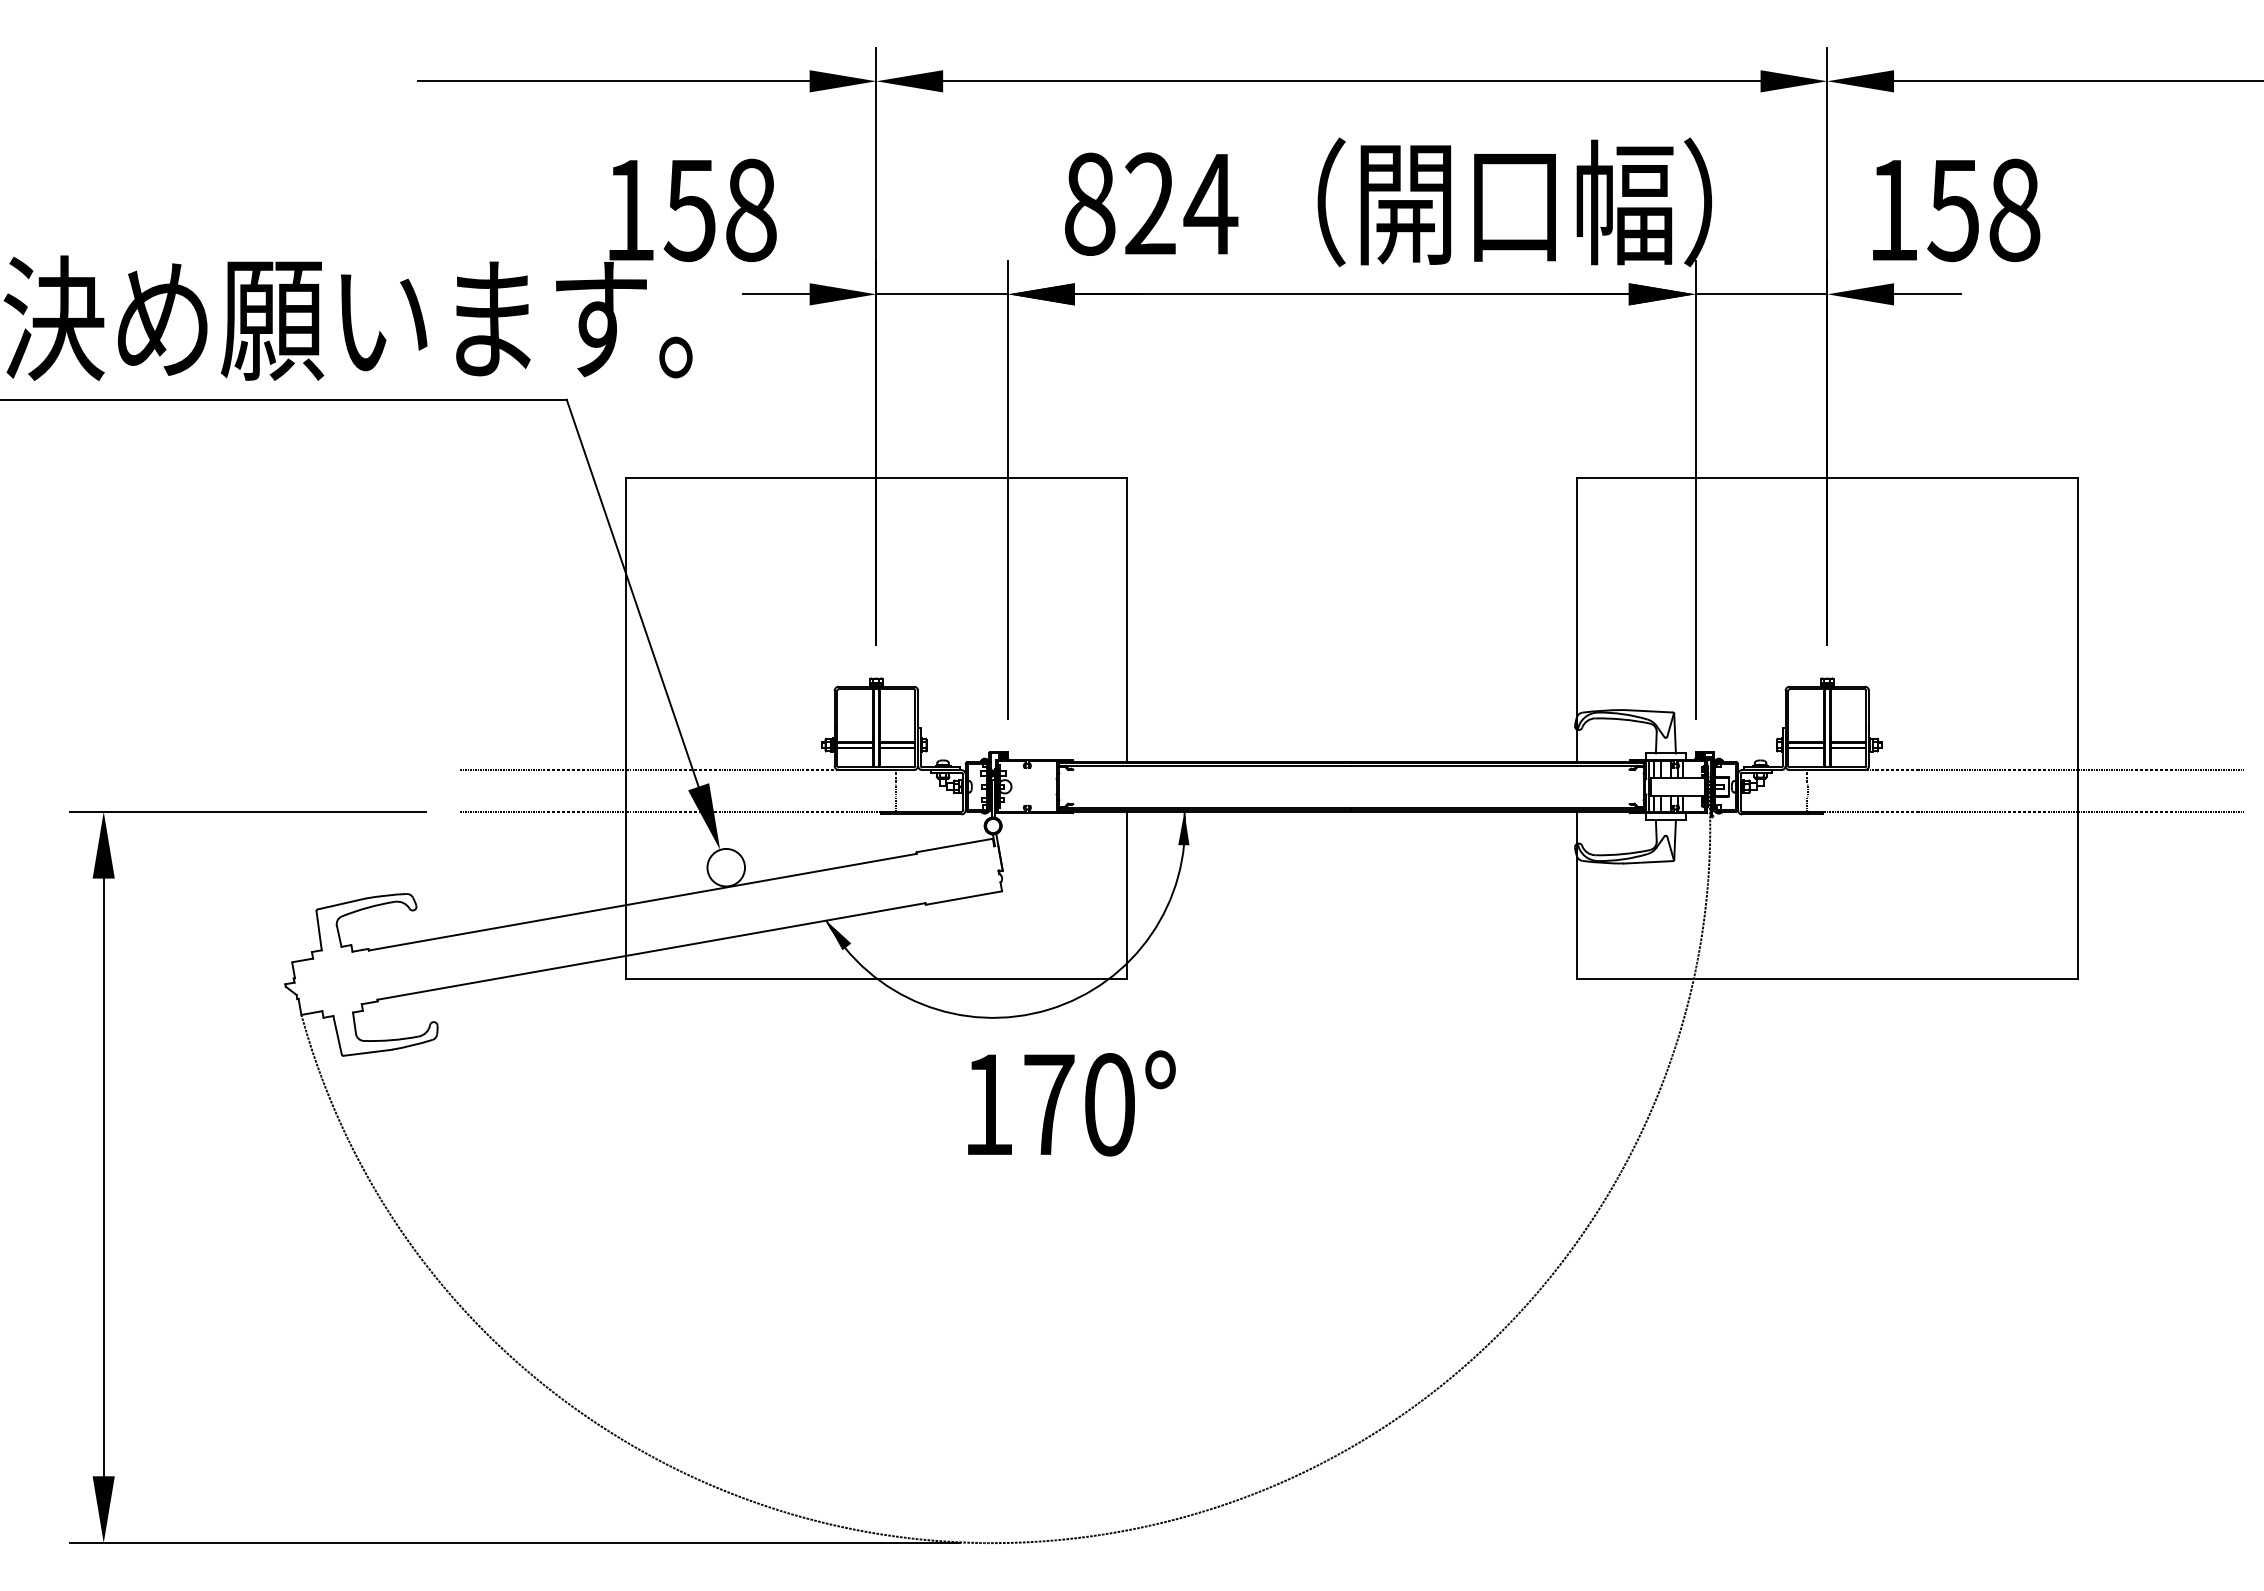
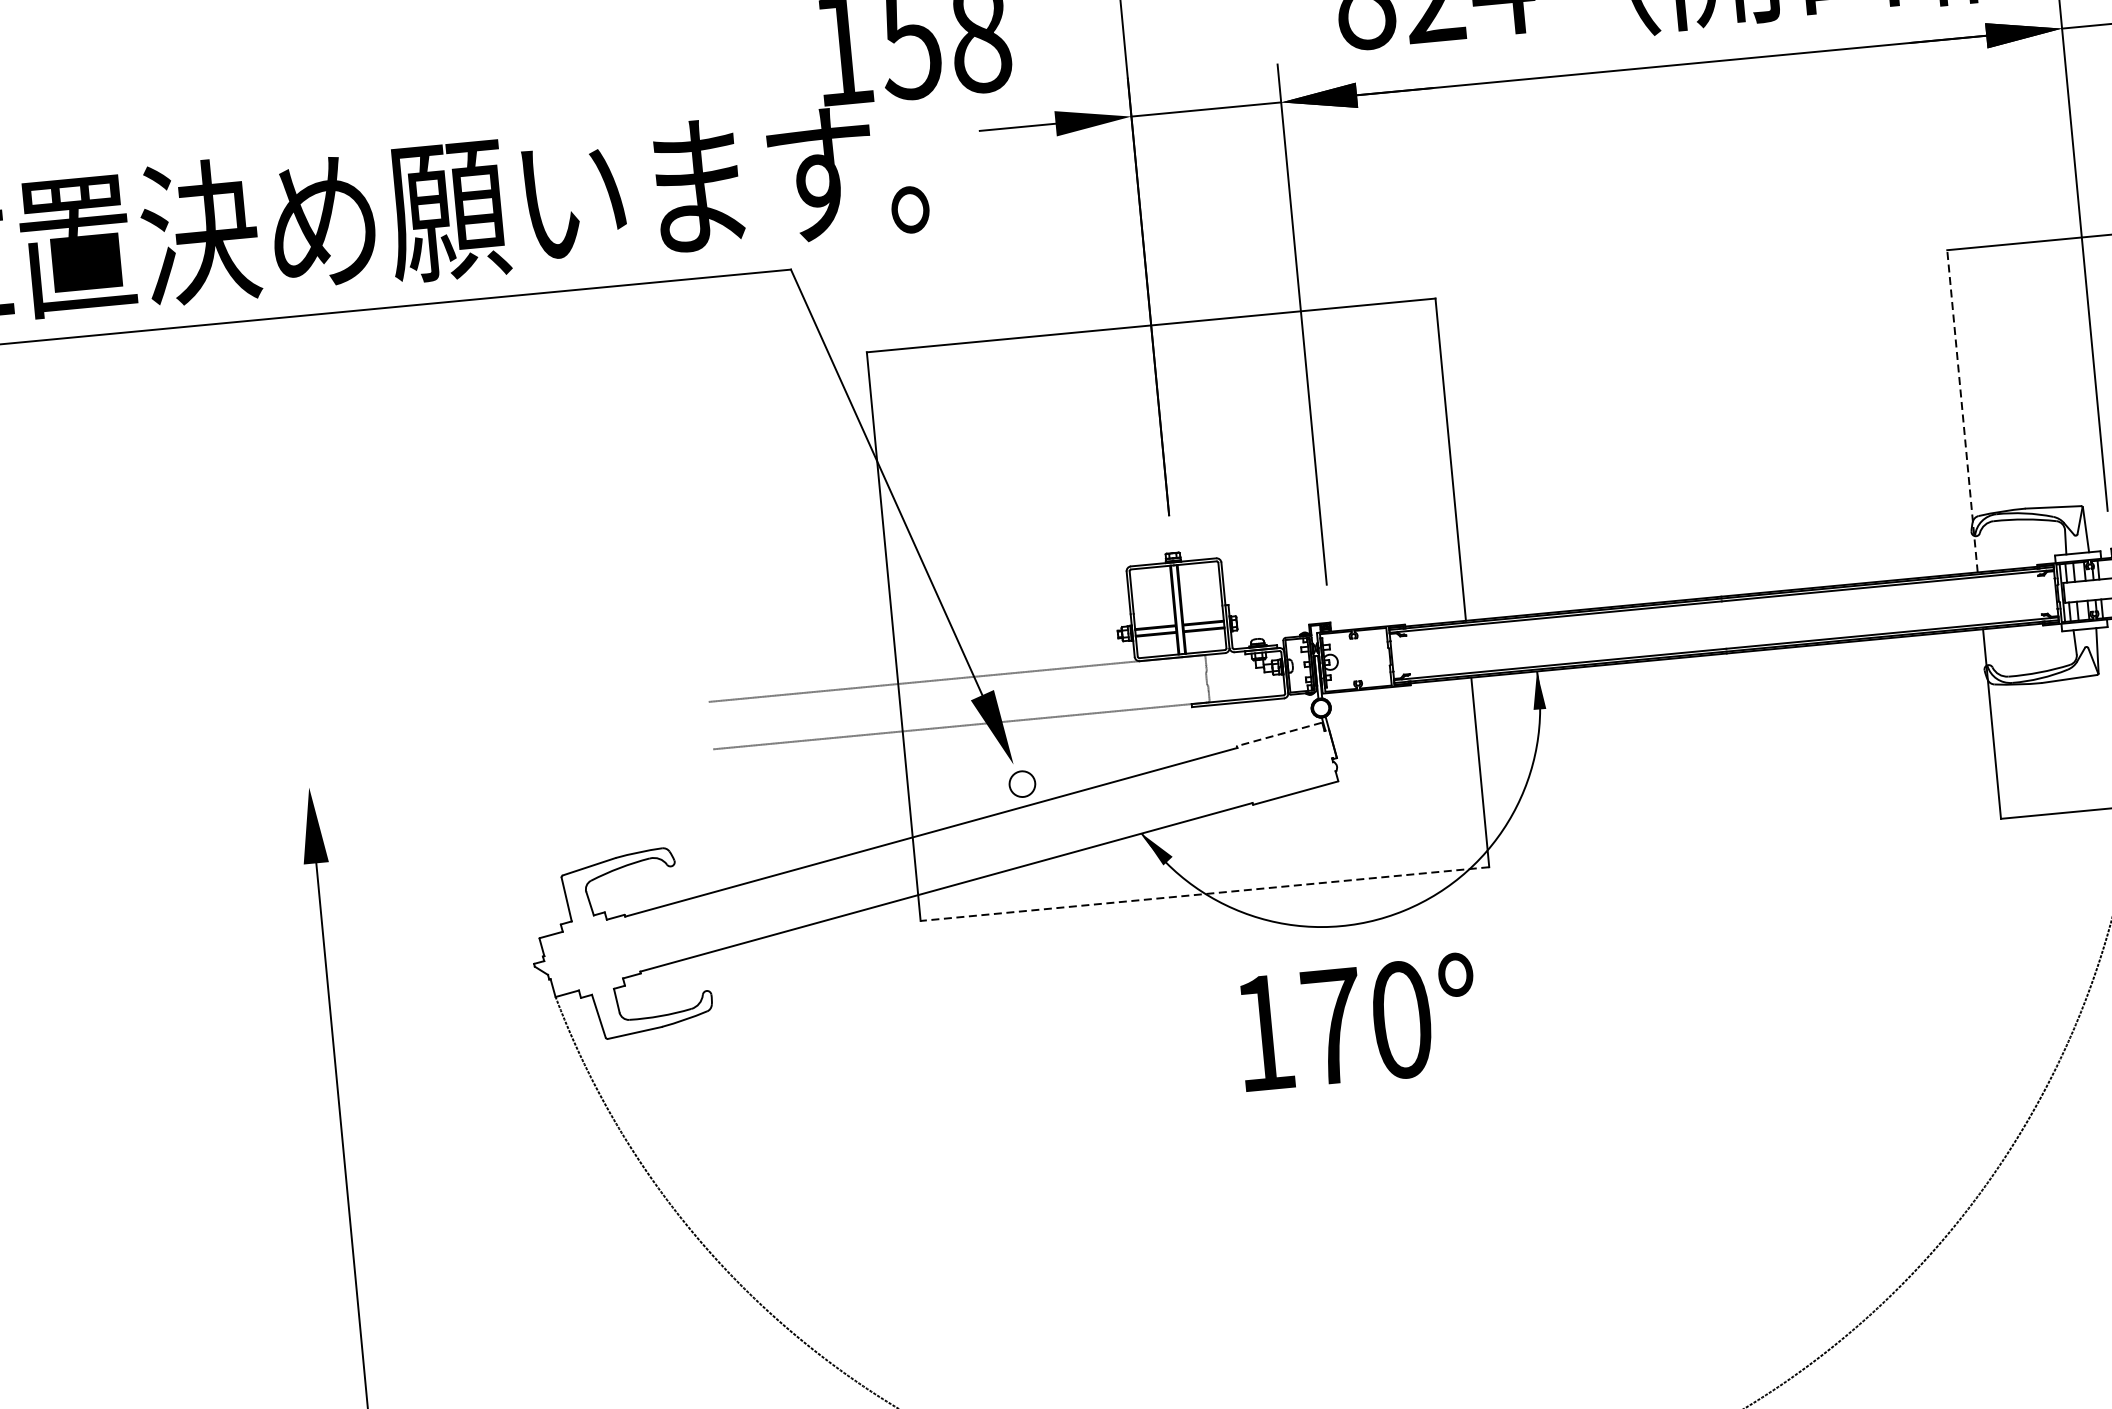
line: (1577, 619) -> (1962, 410), solid -> dashed
line: (247, 811) -> (472, 771), removed
line: (954, 845) -> (1279, 734), solid -> dashed
circle: (726, 867) -> (1022, 783), size x0.6
line: (875, 978) -> (1203, 893), solid -> dashed
text: (1071, 1103) -> (1358, 1022), moved

